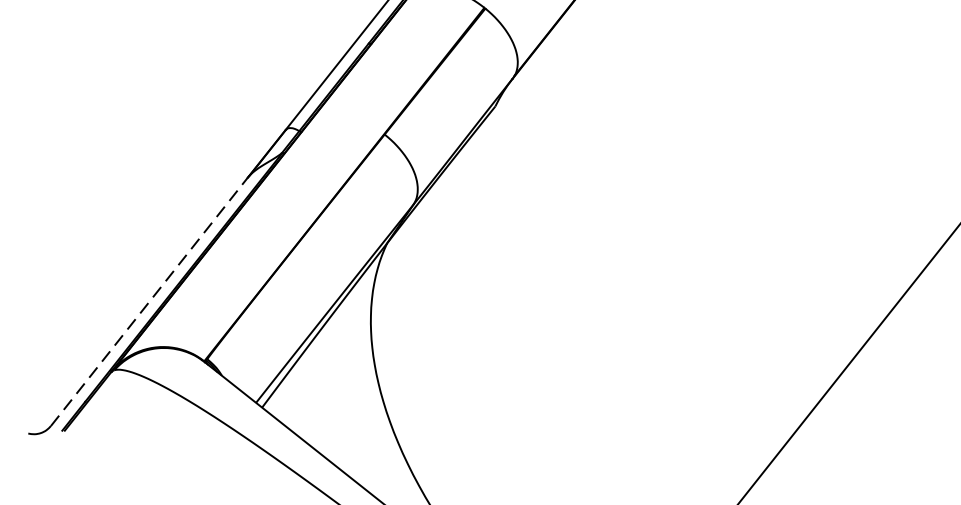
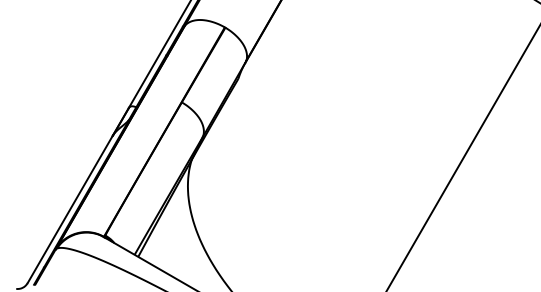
line: (150, 301) -> (70, 209), dashed -> solid

